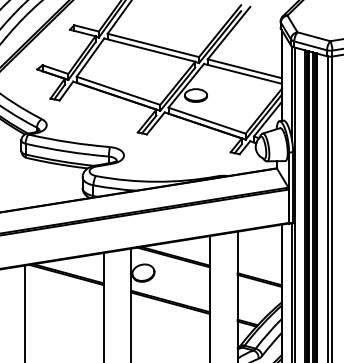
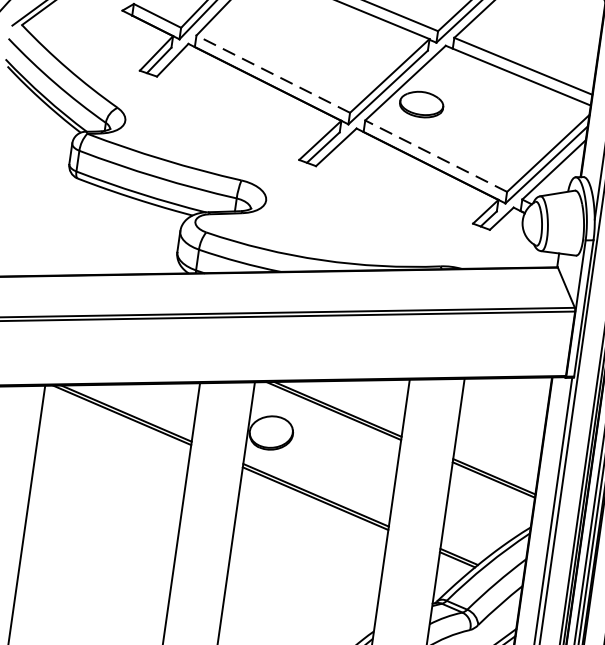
line: (118, 90) -> (273, 73), solid -> dashed
line: (207, 120) -> (436, 155), solid -> dashed

